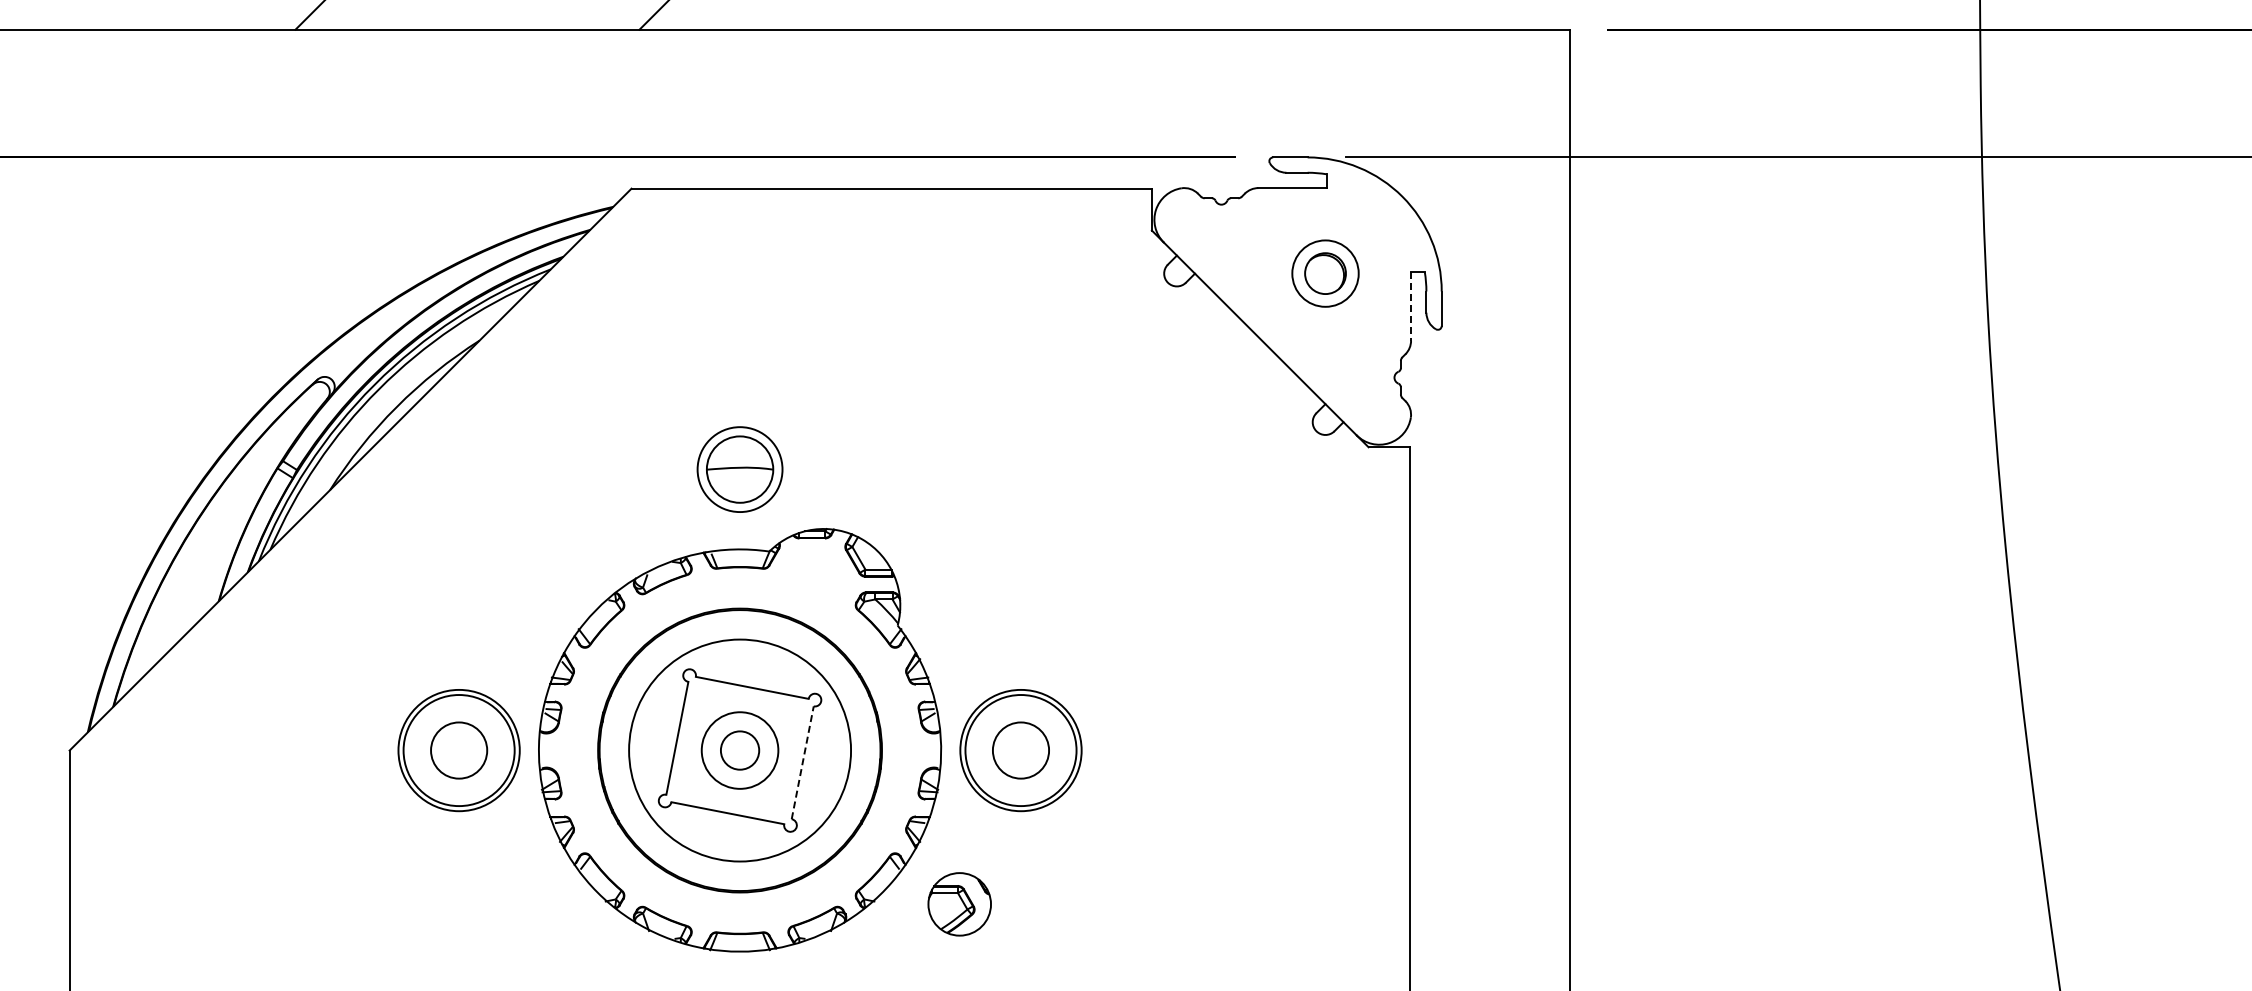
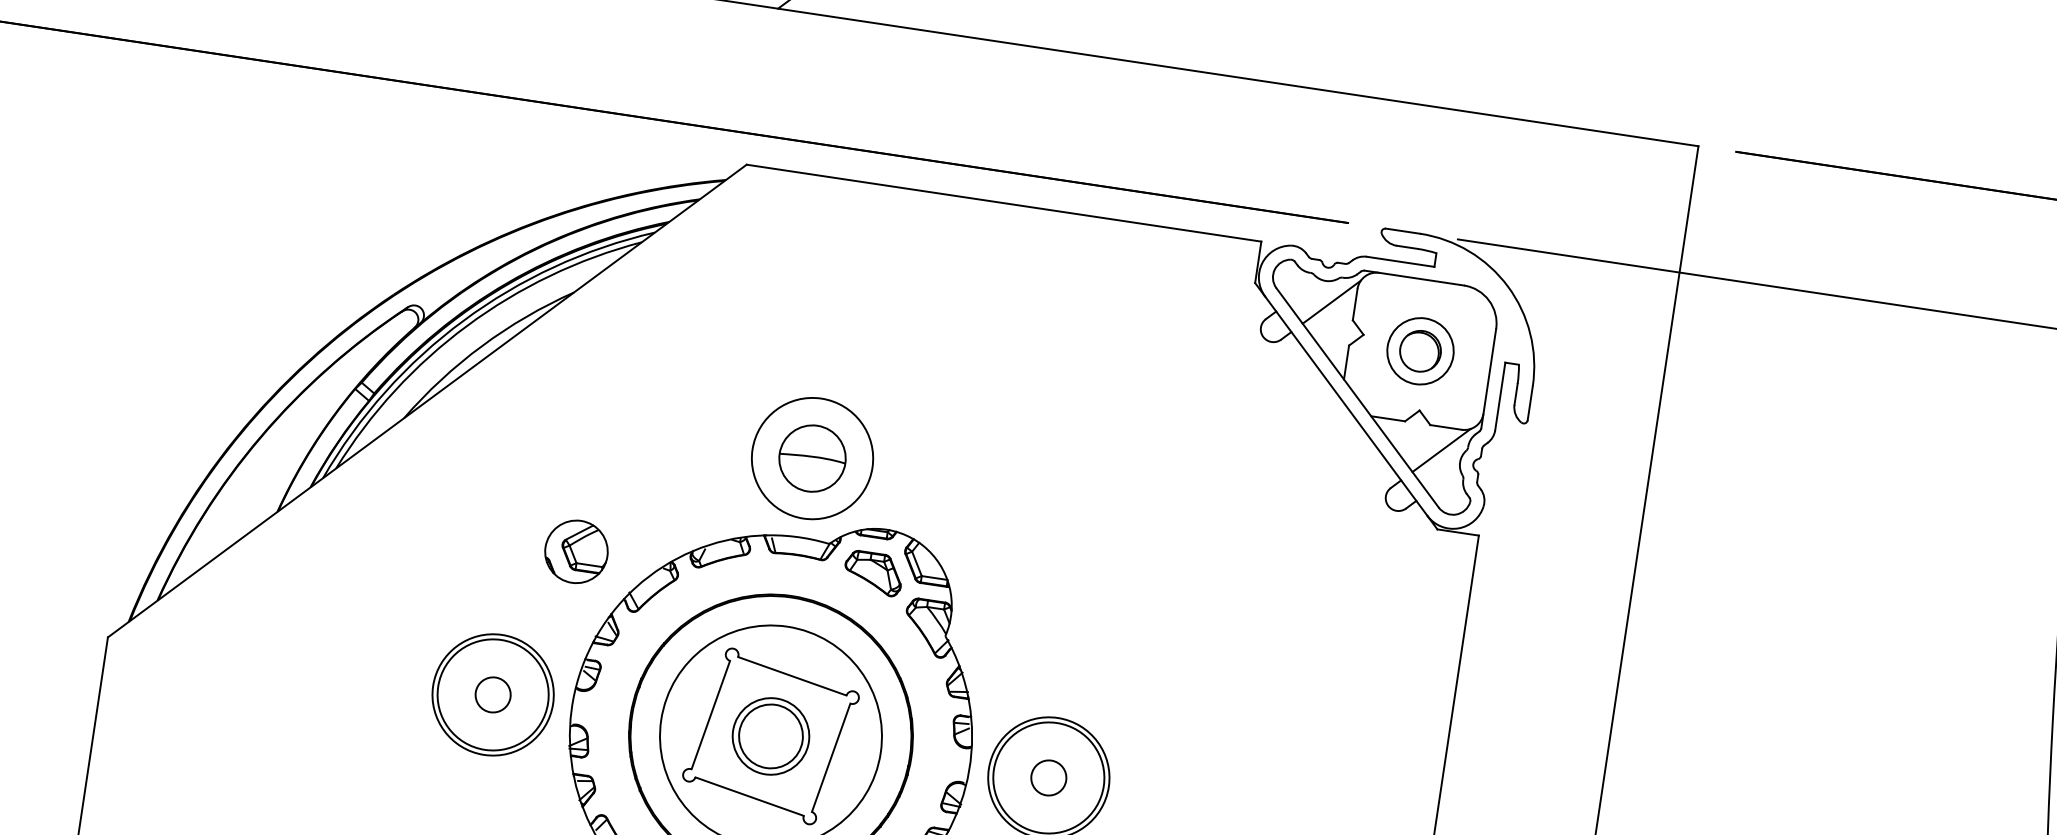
line: (1411, 307) -> (1500, 397), dashed -> solid
part: (1282, 316) -> (1371, 387), added
circle: (739, 469) -> (811, 458), size x1.43
part: (817, 574) -> (873, 573), added
part: (520, 596) -> (576, 551), added
circle: (458, 750) -> (492, 694), size x0.62
circle: (739, 750) -> (770, 736), size x1.67
circle: (1020, 750) -> (1048, 777), size x0.62
line: (802, 762) -> (830, 757), dashed -> solid

